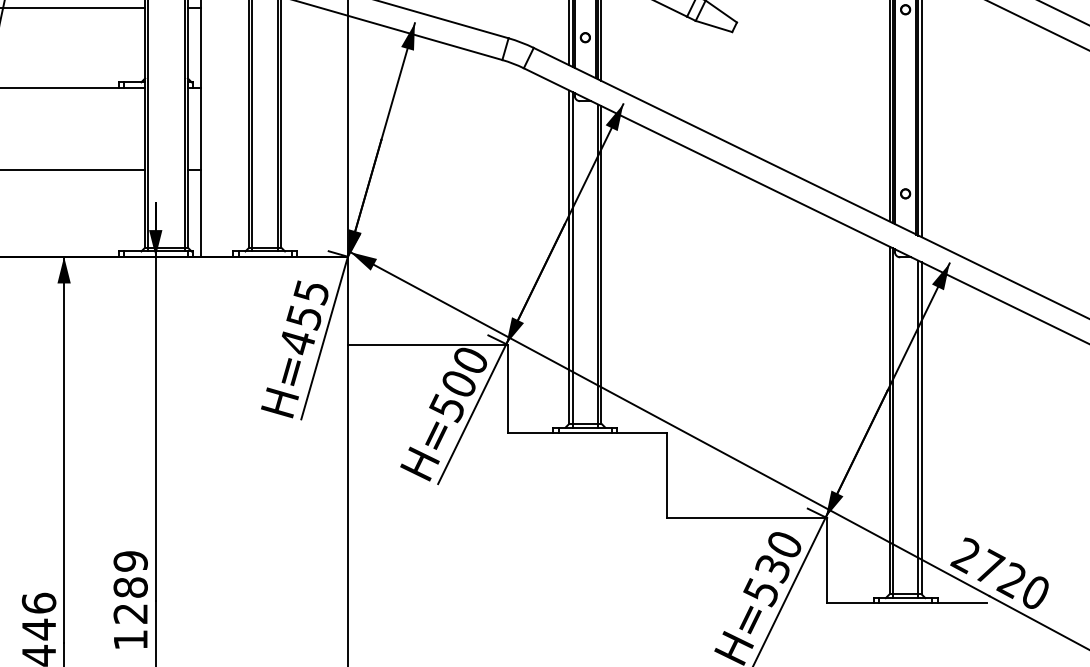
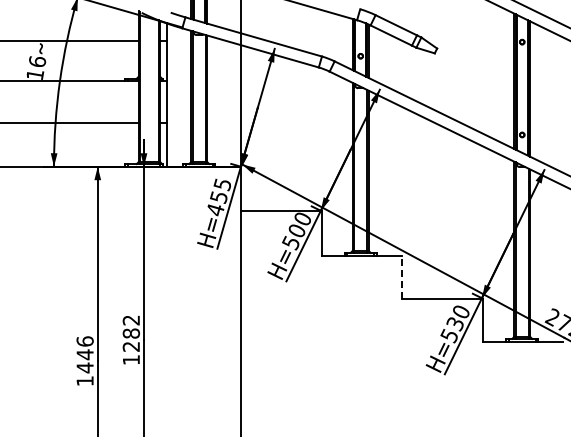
line: (668, 476) -> (402, 277), solid -> dashed
text: (130, 561) -> (131, 320), 1289 -> 1282

